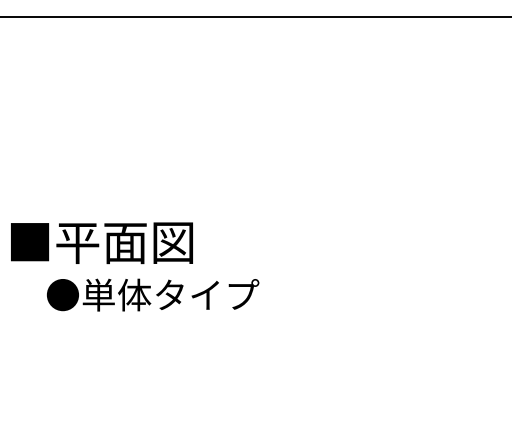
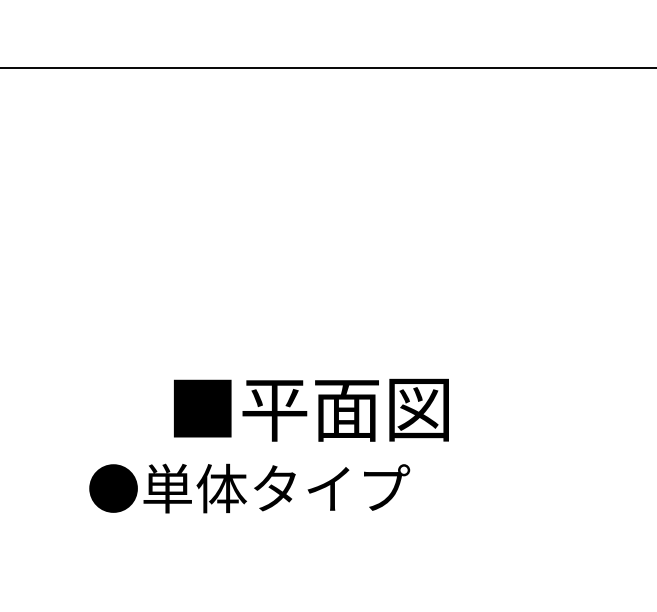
text: (101, 243) -> (310, 410), moved
text: (153, 294) -> (250, 487), moved

